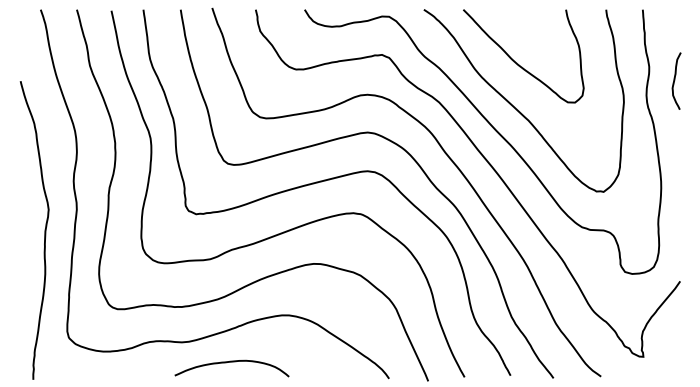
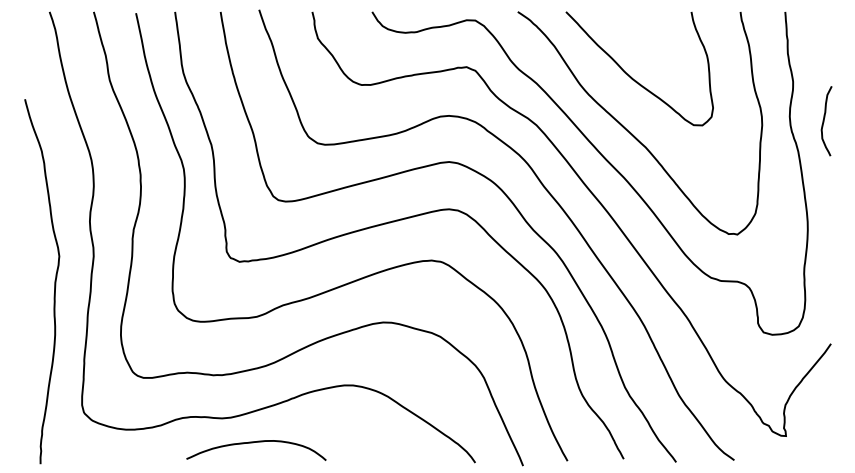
curve: (675, 80) -> (825, 120), moved
curve: (231, 362) -> (255, 443), moved

